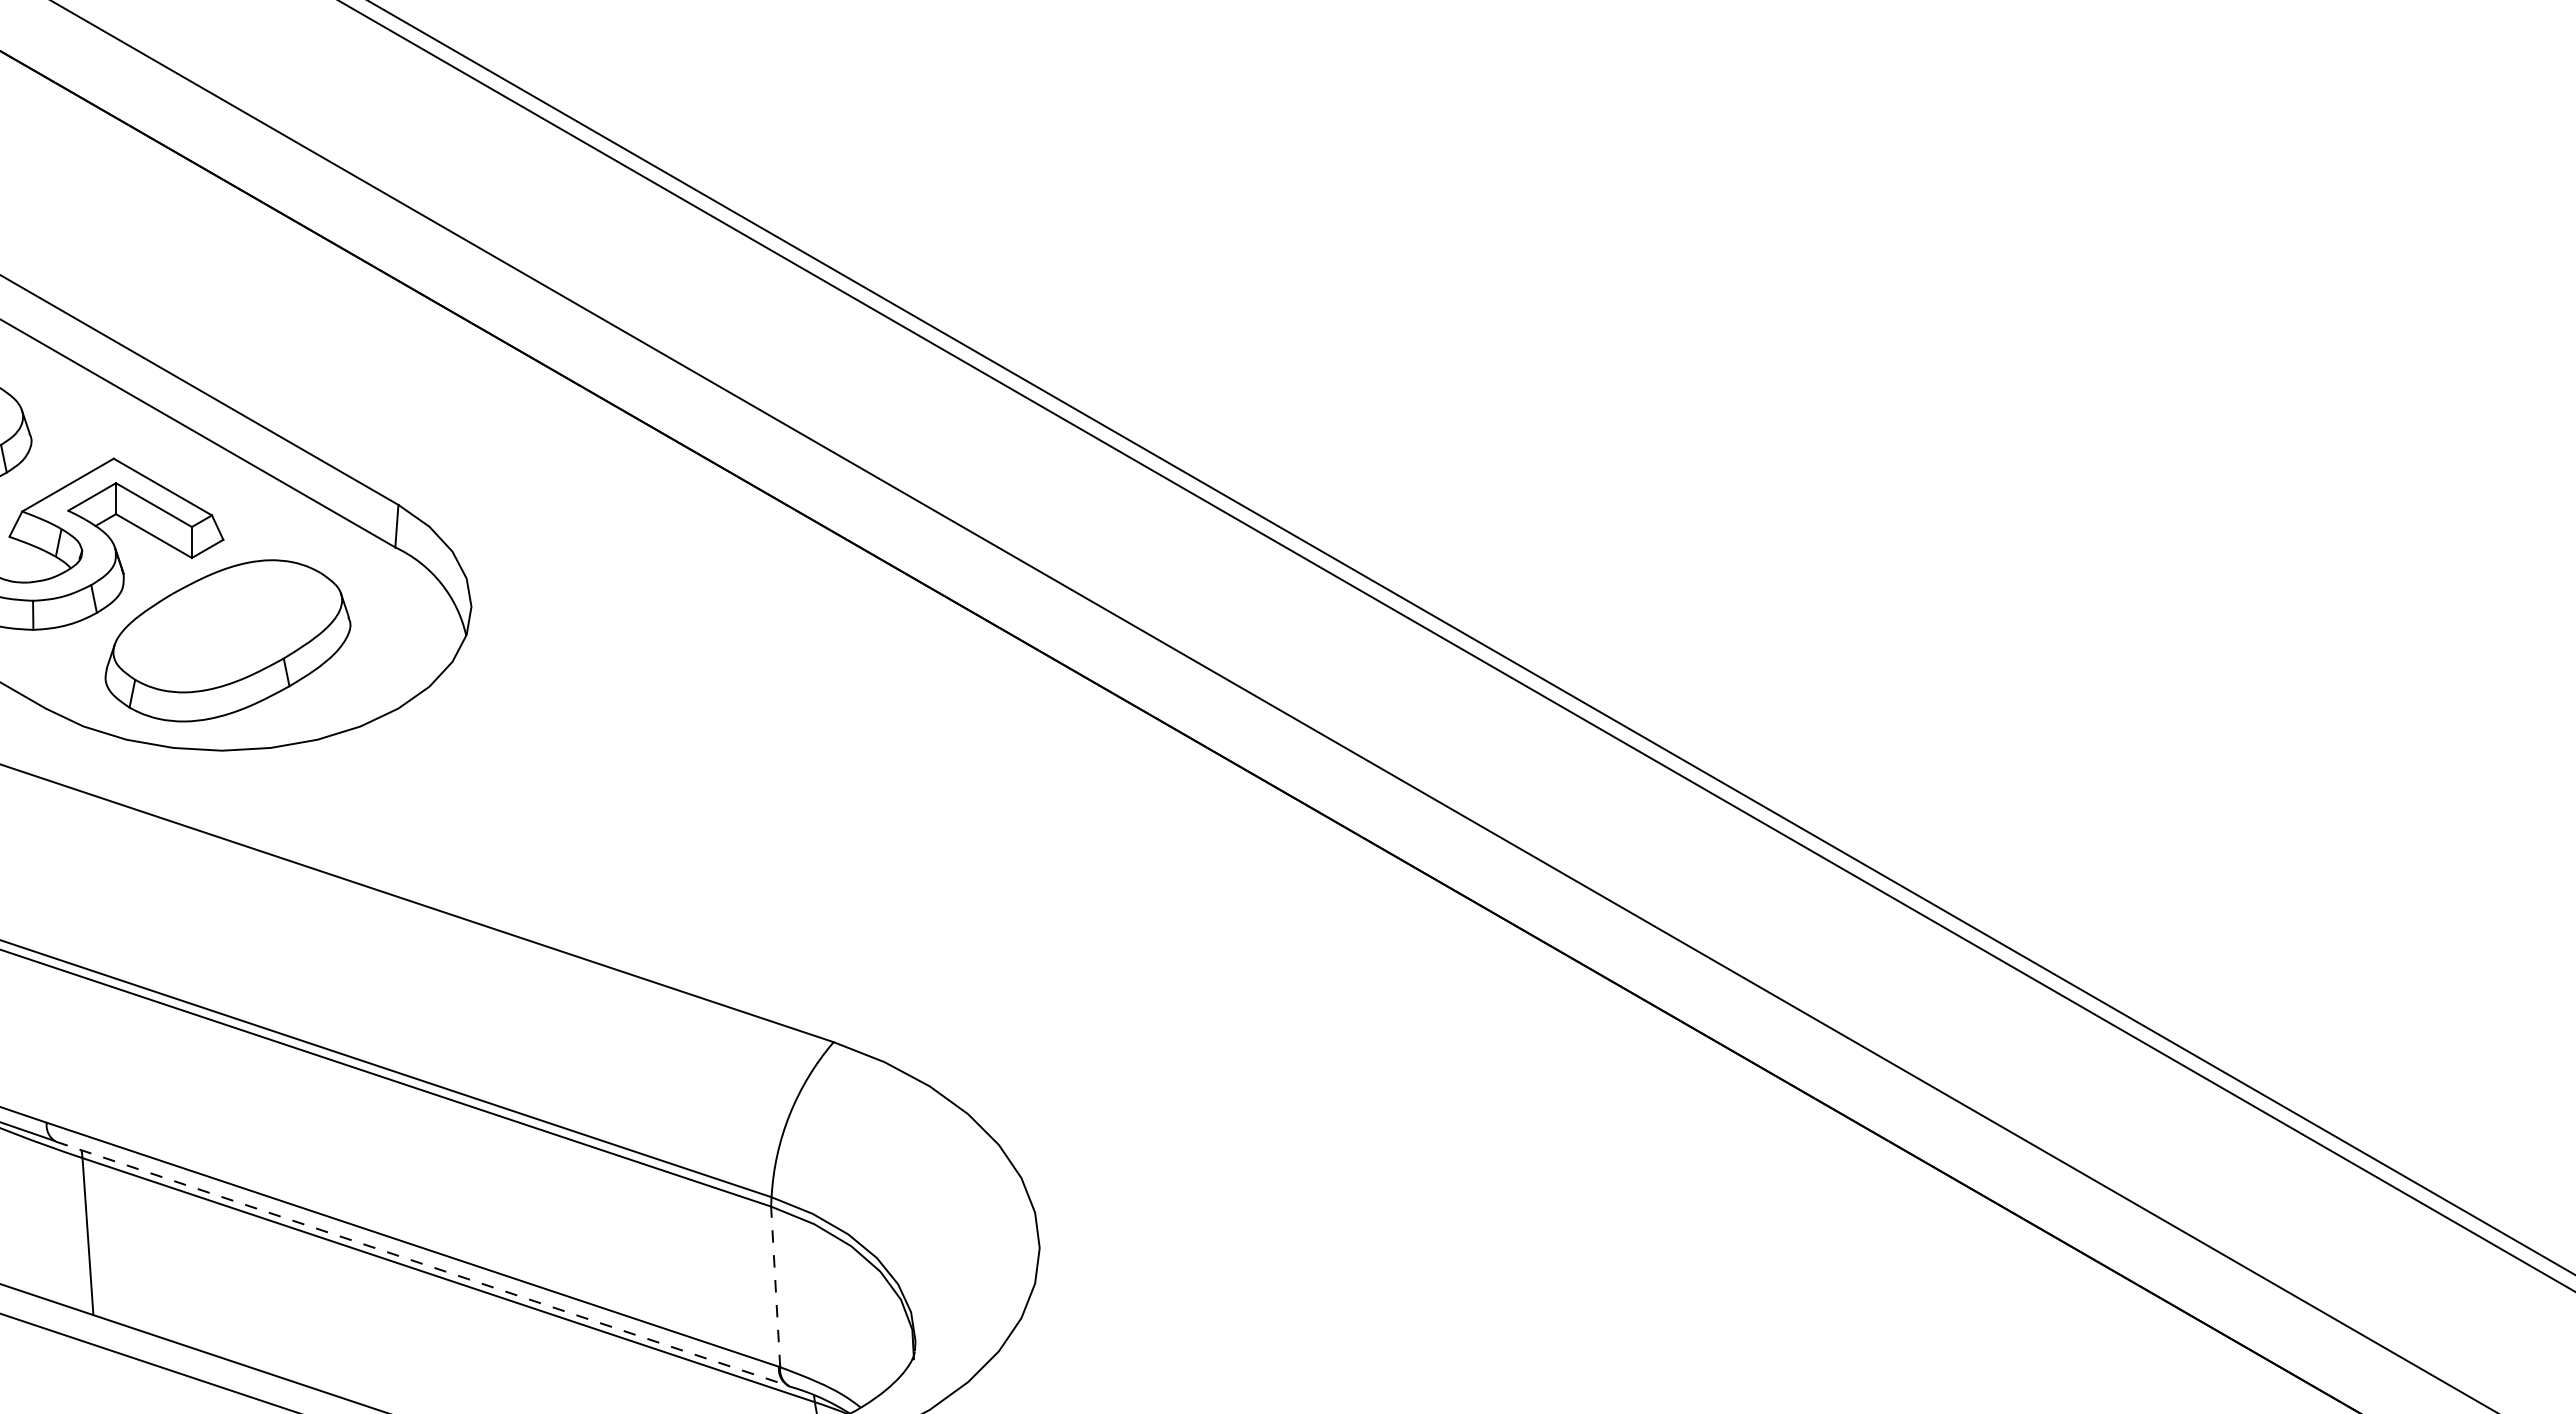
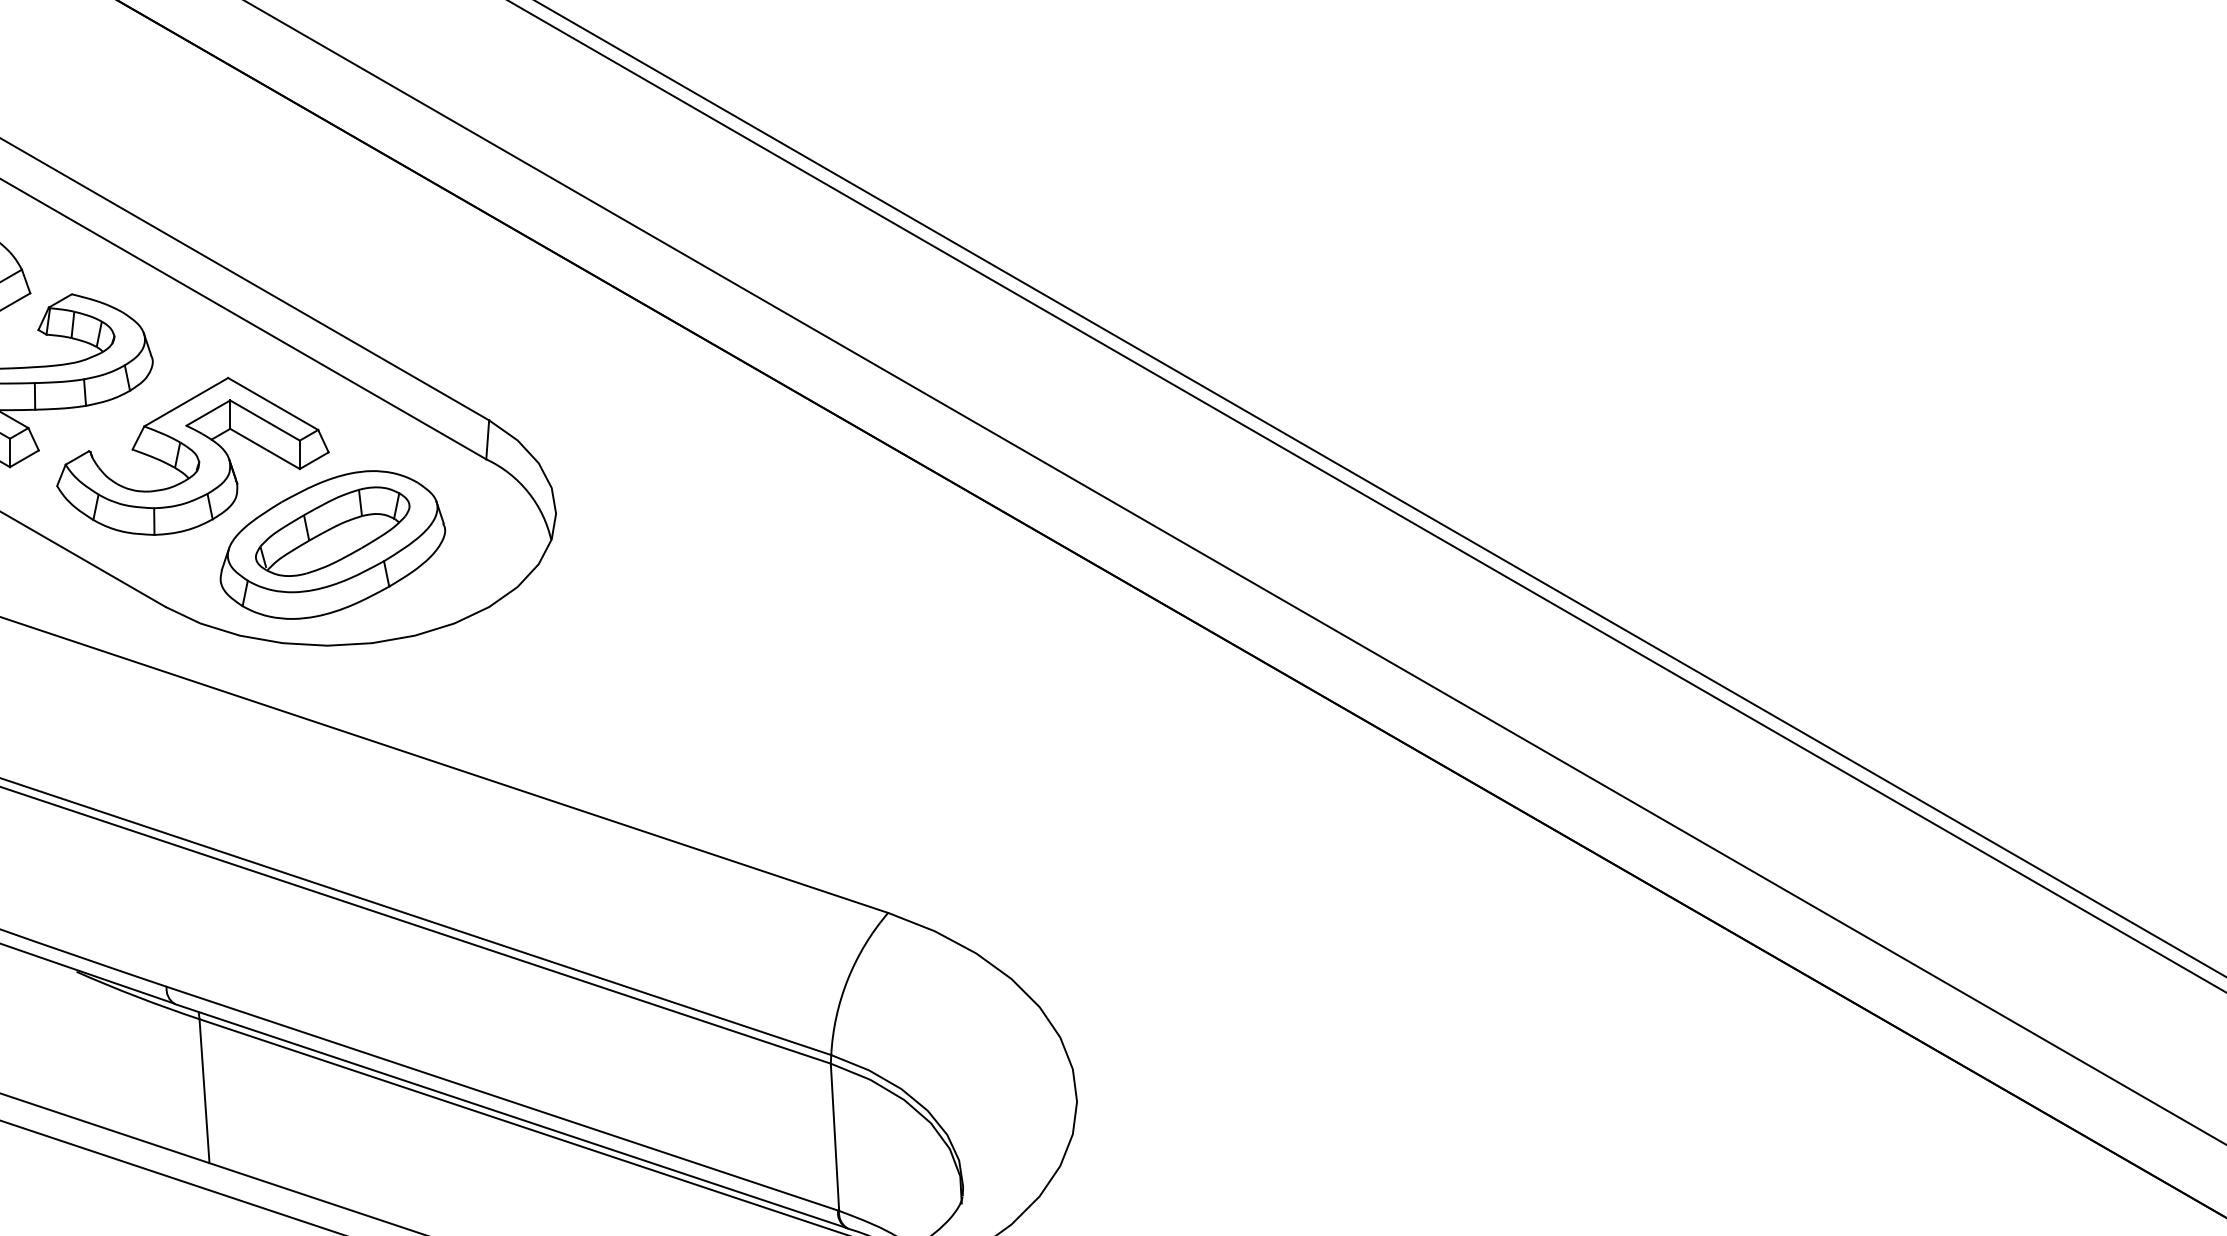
part: (227, 626) -> (332, 531), added
line: (421, 1263) -> (510, 1115), dashed -> solid
line: (775, 1286) -> (834, 1136), dashed -> solid

